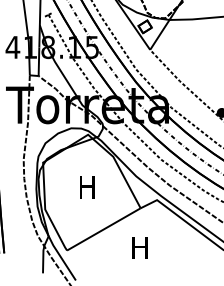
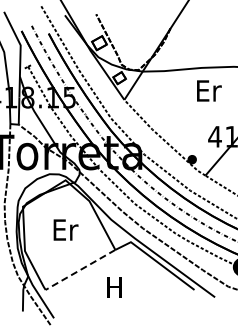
text: (87, 186) -> (65, 229), H -> Er
line: (103, 230) -> (80, 270), solid -> dashed

